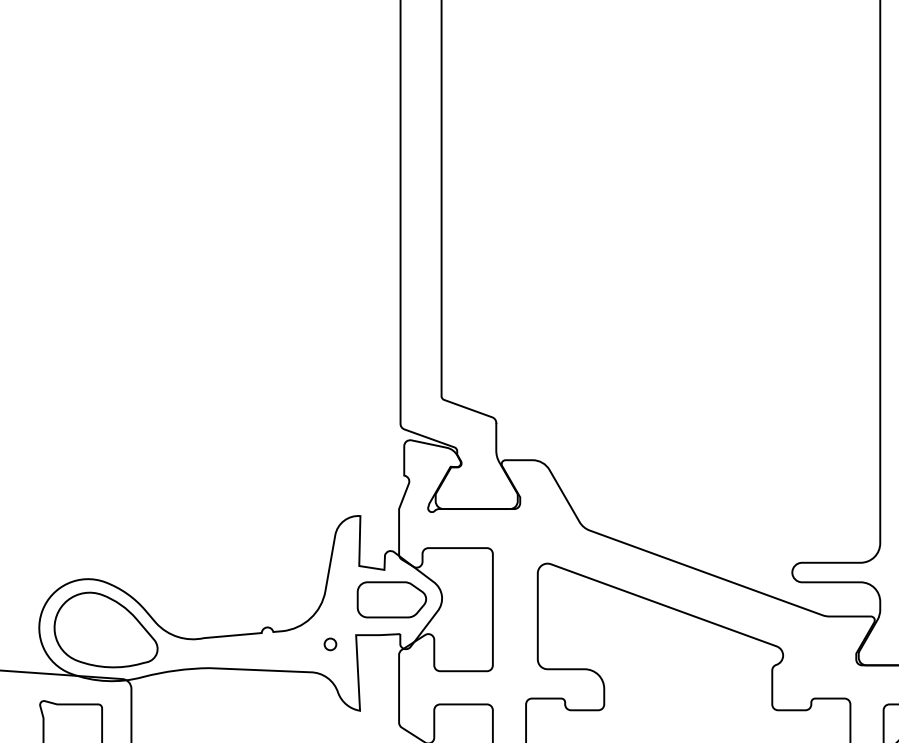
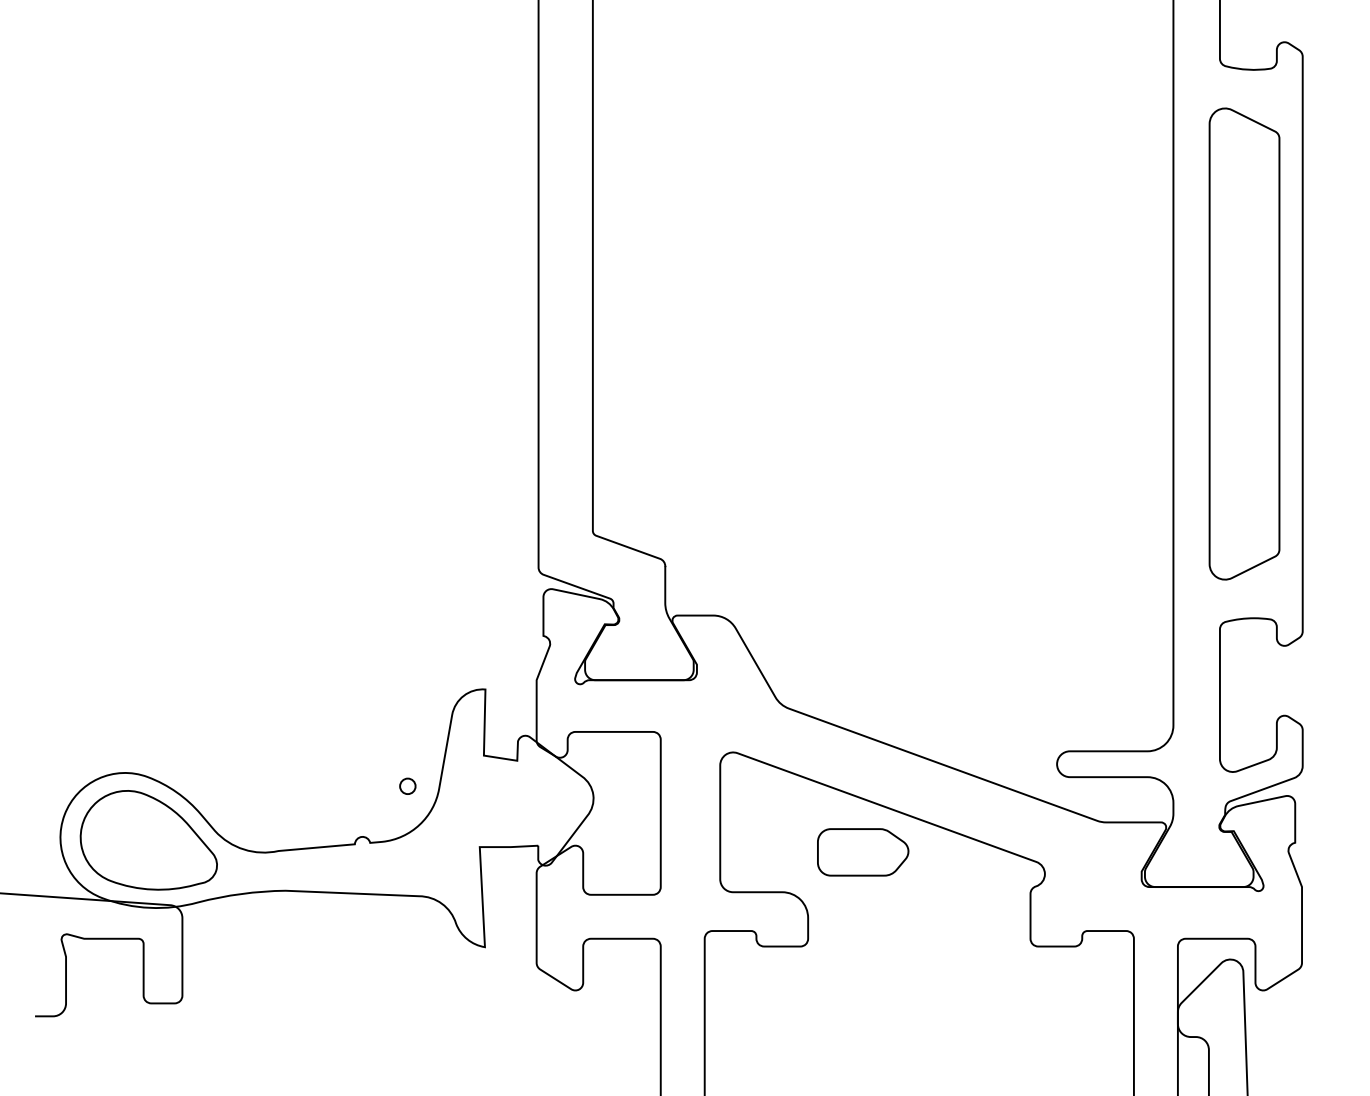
part: (392, 599) -> (863, 852), moved
circle: (330, 643) -> (407, 785), moved

